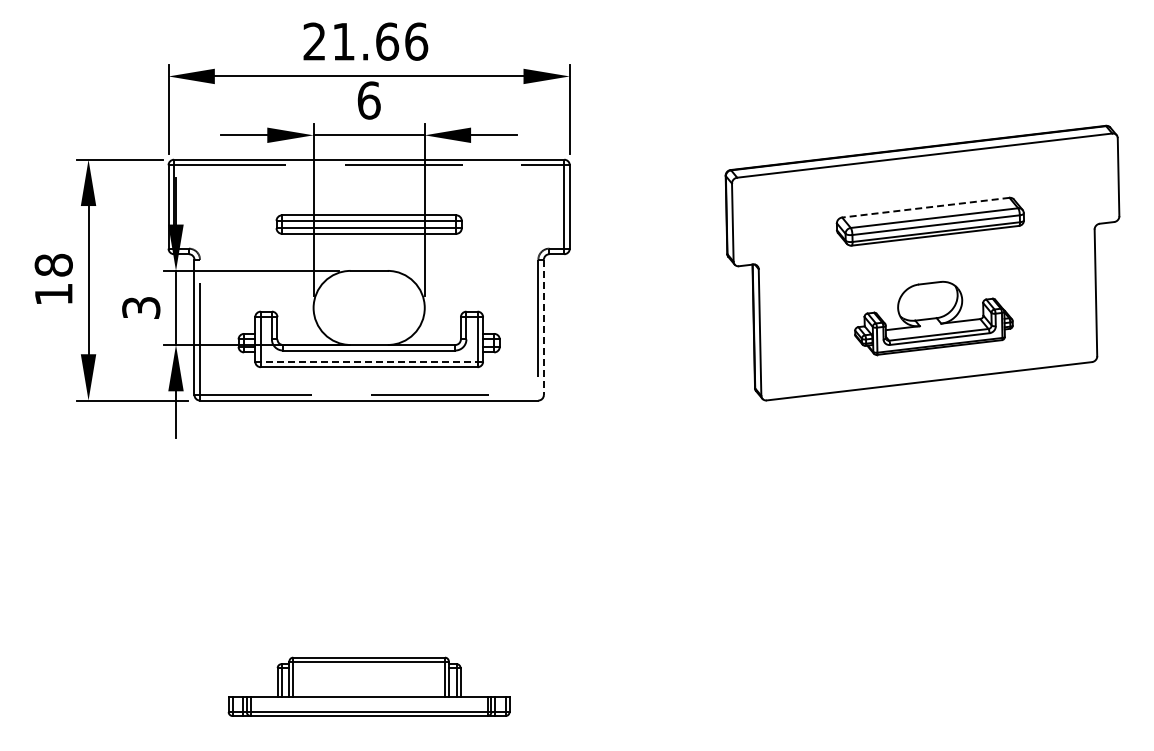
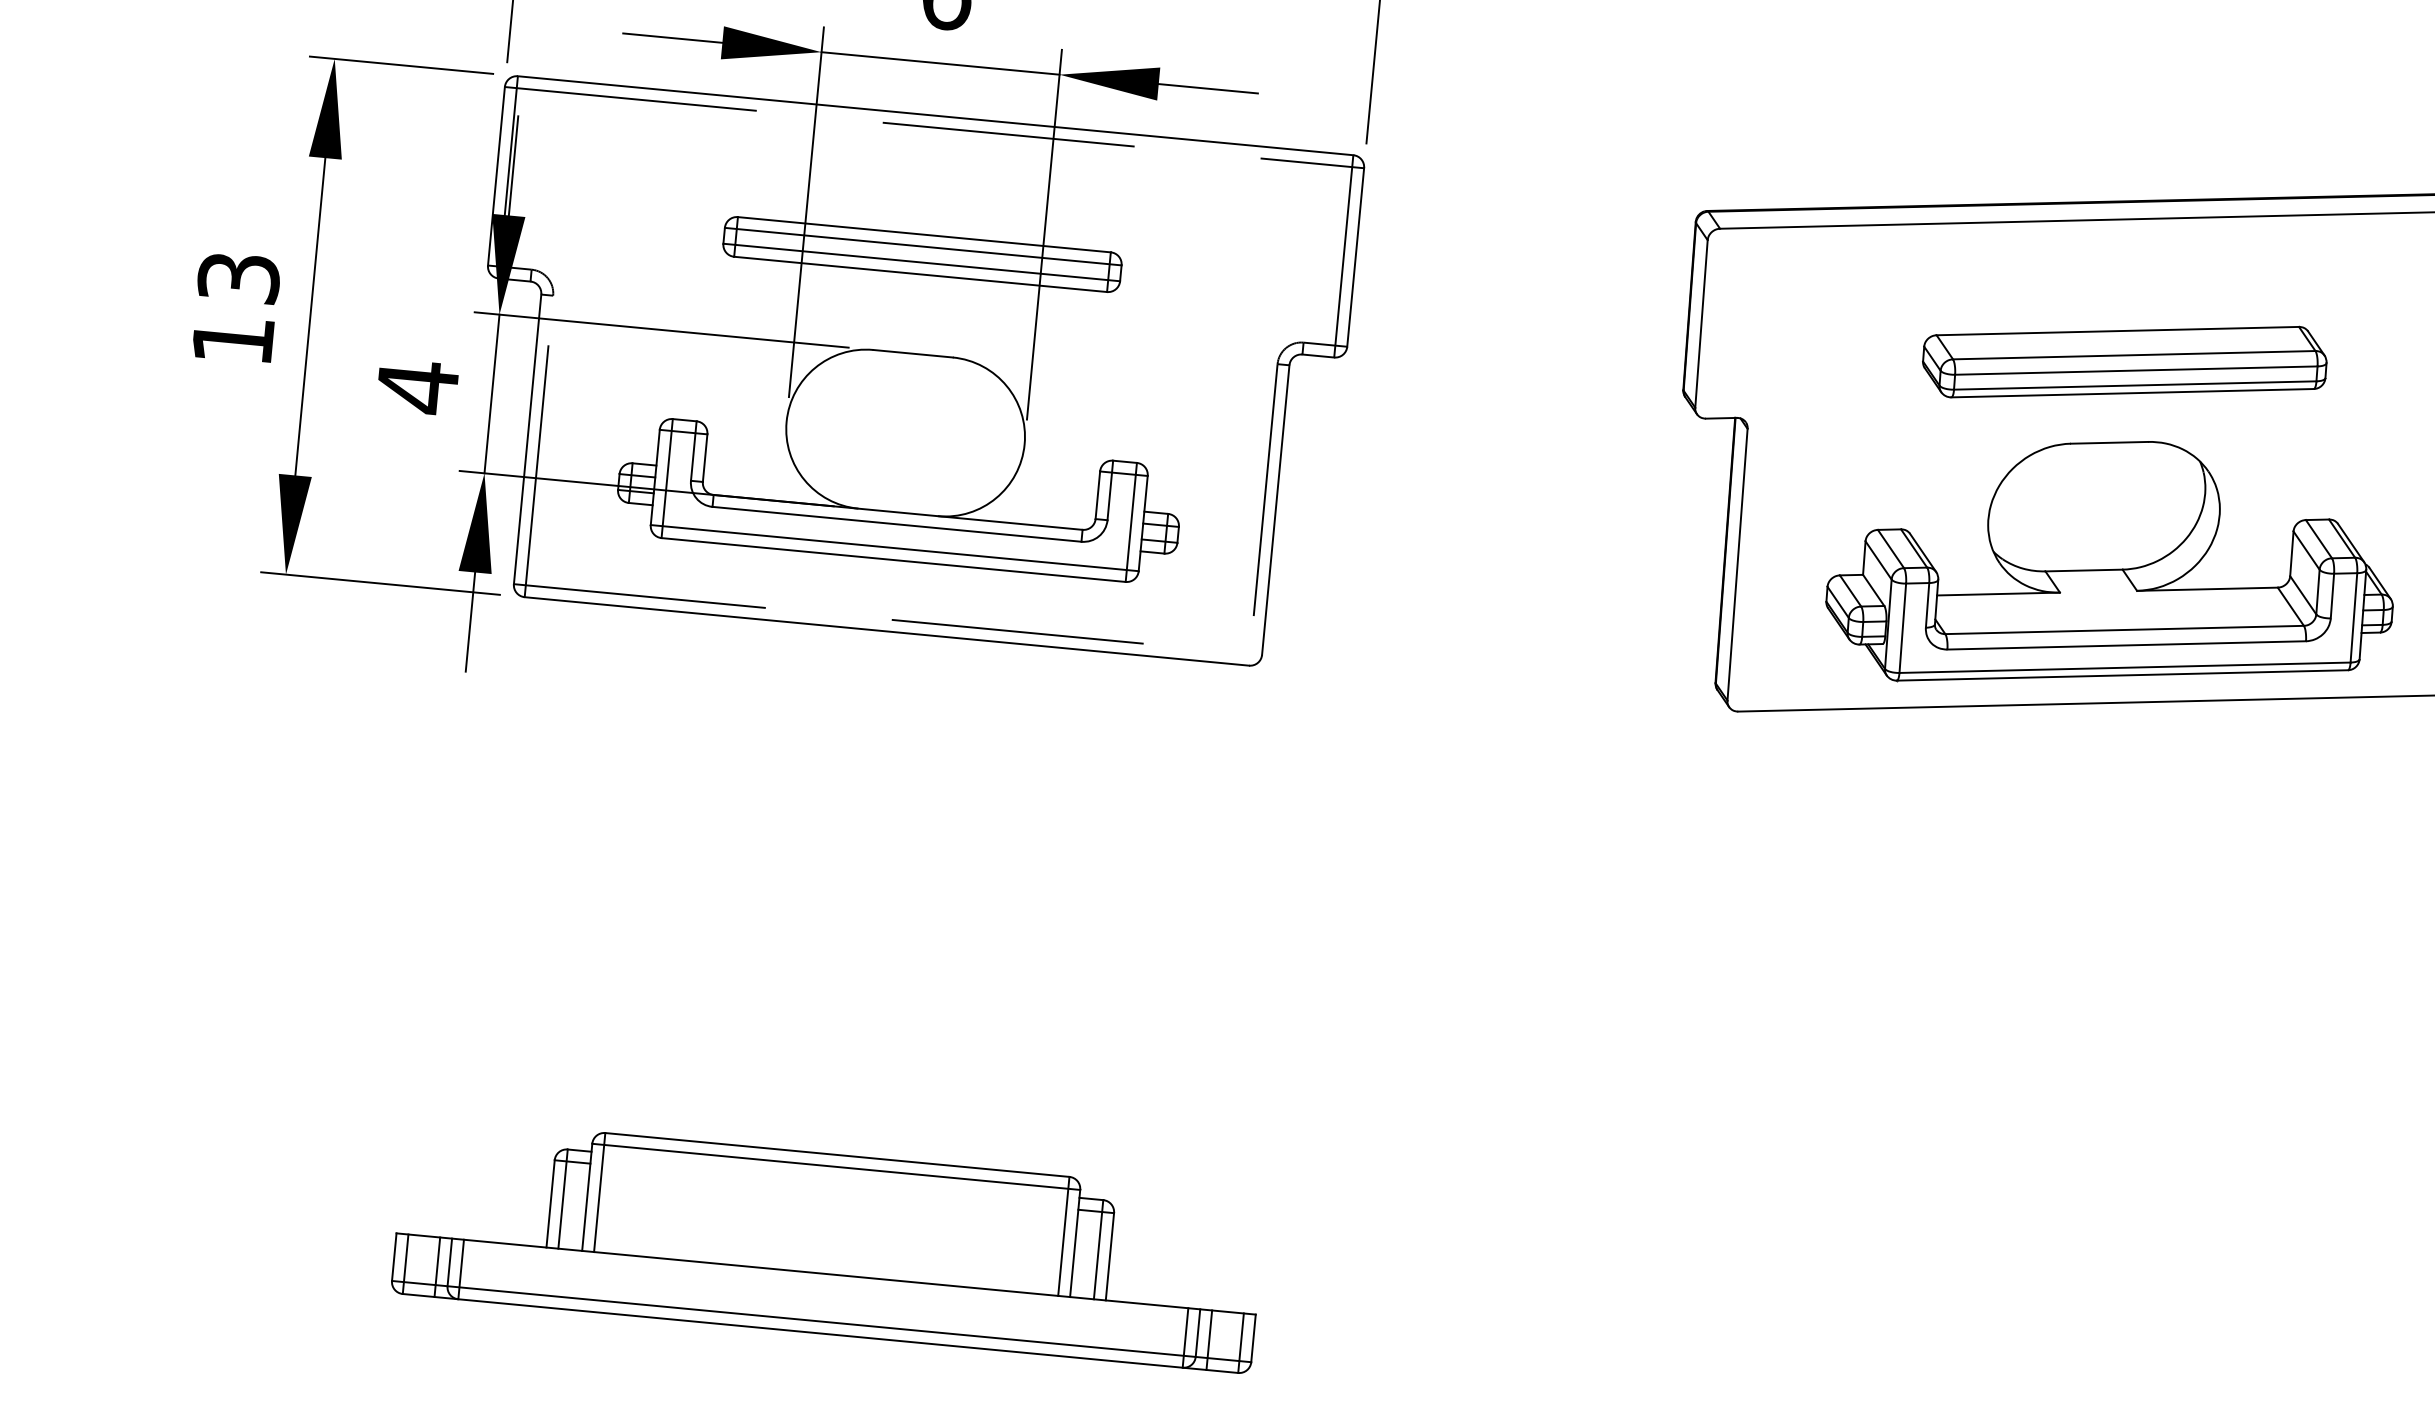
line: (925, 207) -> (2117, 330), dashed -> solid
text: (53, 264) -> (238, 276), 18 -> 13
text: (141, 308) -> (417, 388), 3 -> 4
part: (933, 318) -> (2111, 569), size x1.67
line: (543, 327) -> (1274, 510), dashed -> solid
line: (369, 361) -> (895, 547), dashed -> solid
part: (368, 686) -> (827, 1243), size x1.43

